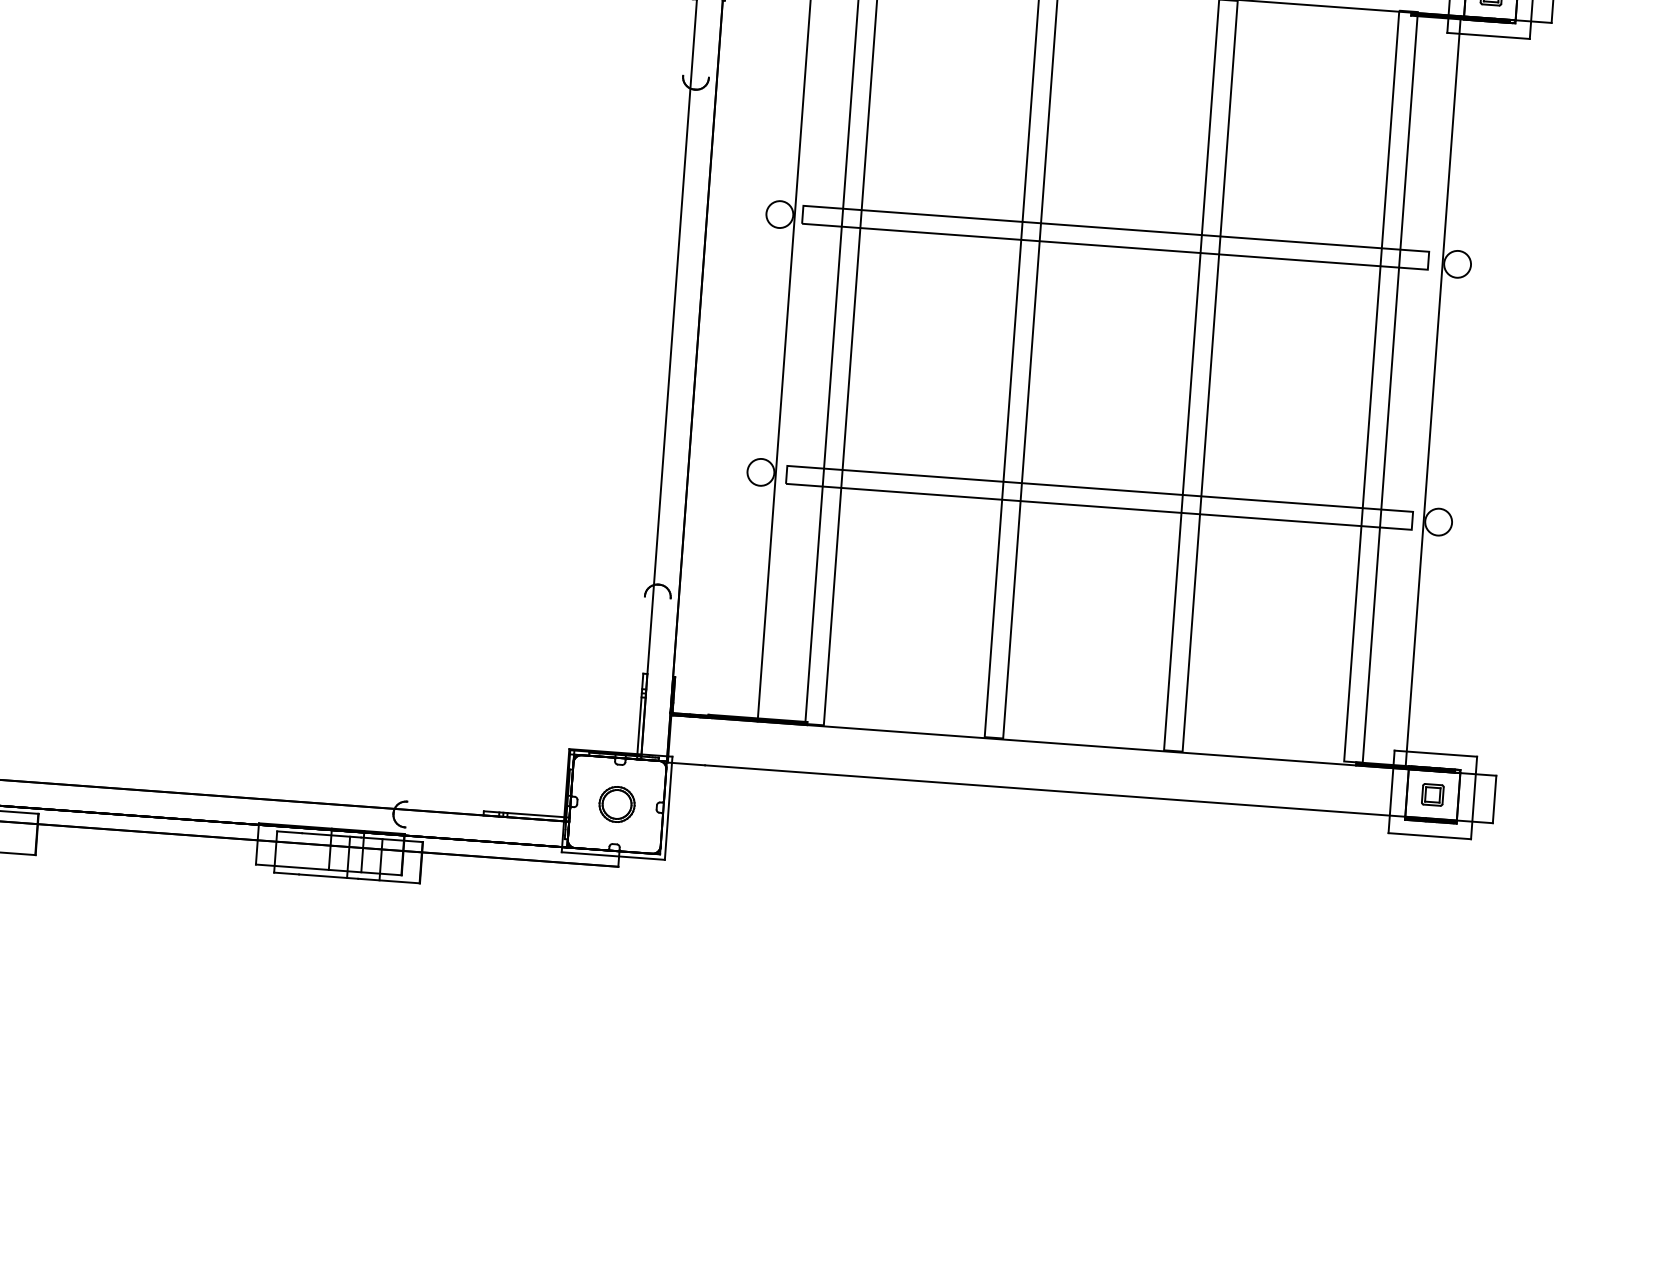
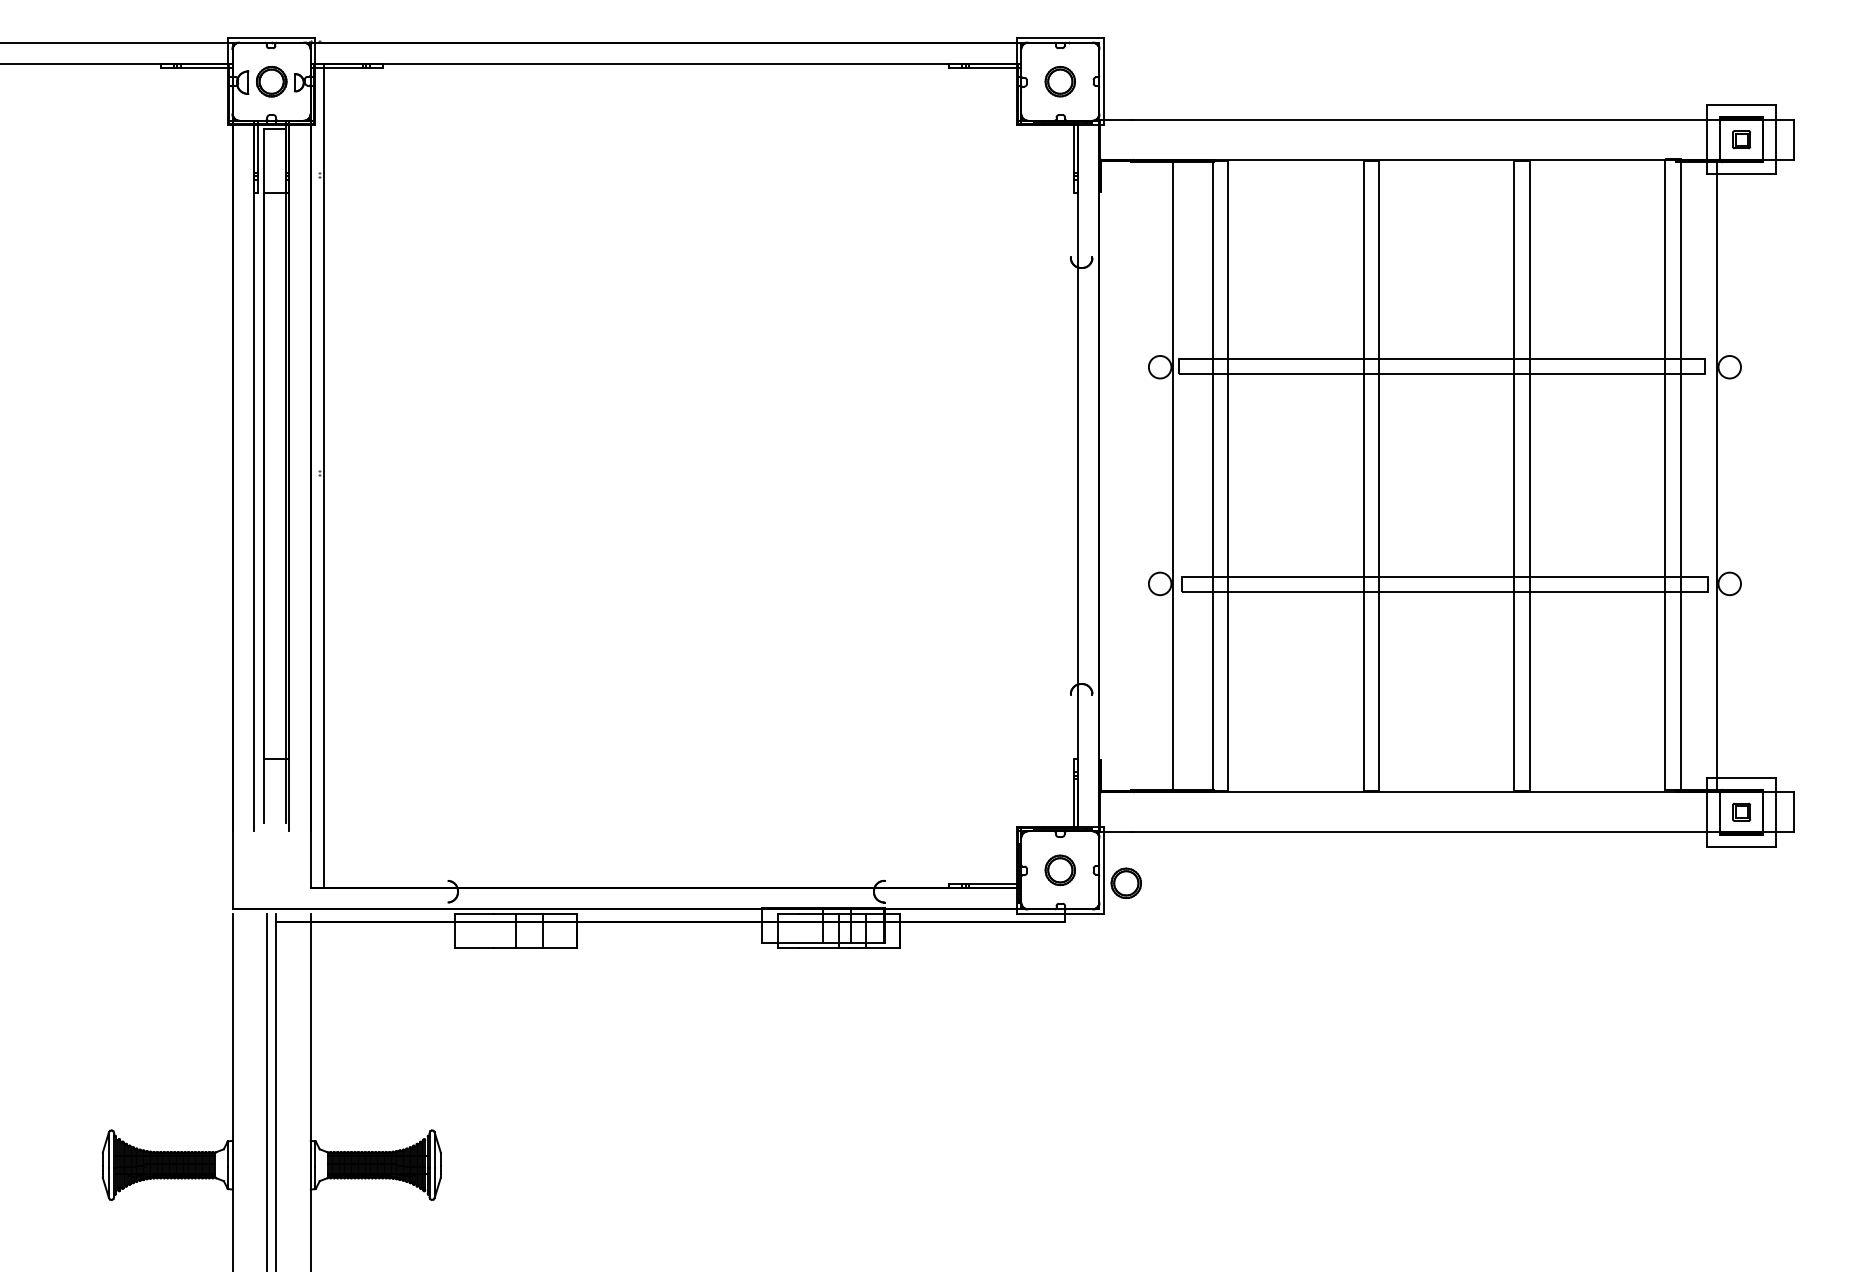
part: (693, 824) -> (1125, 882), added

